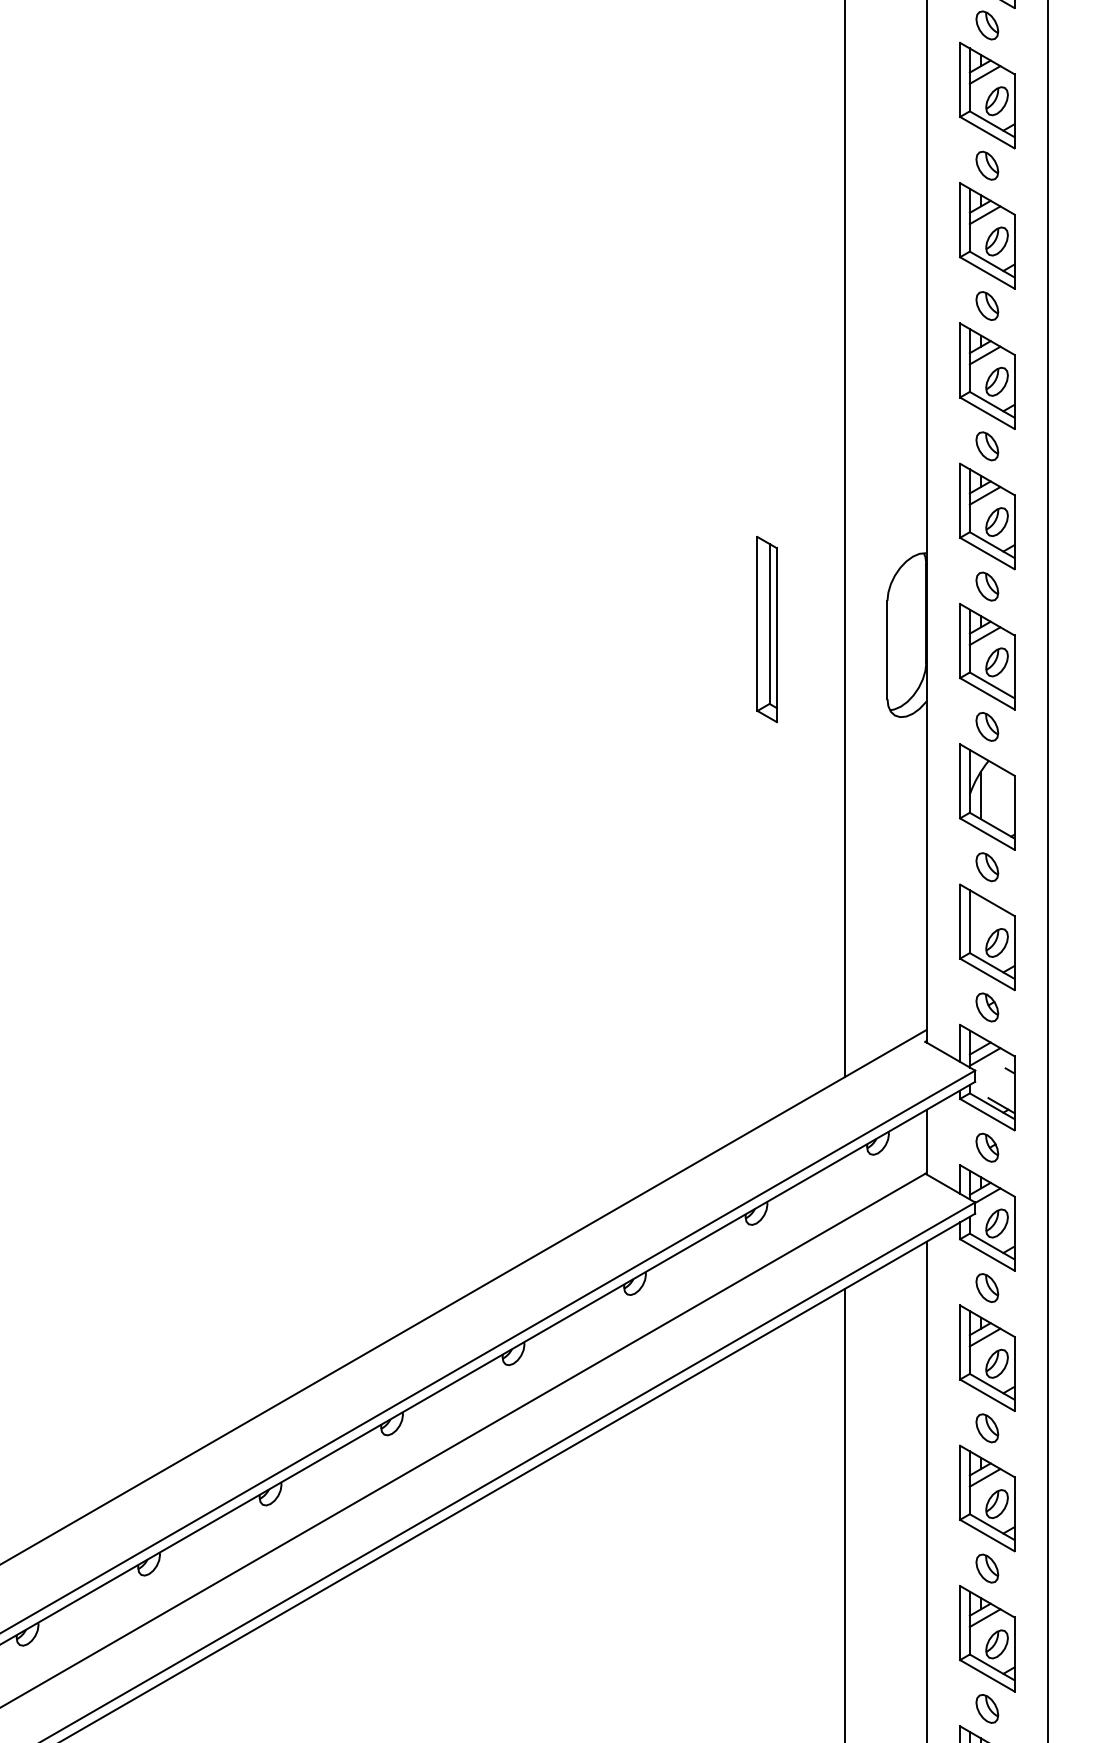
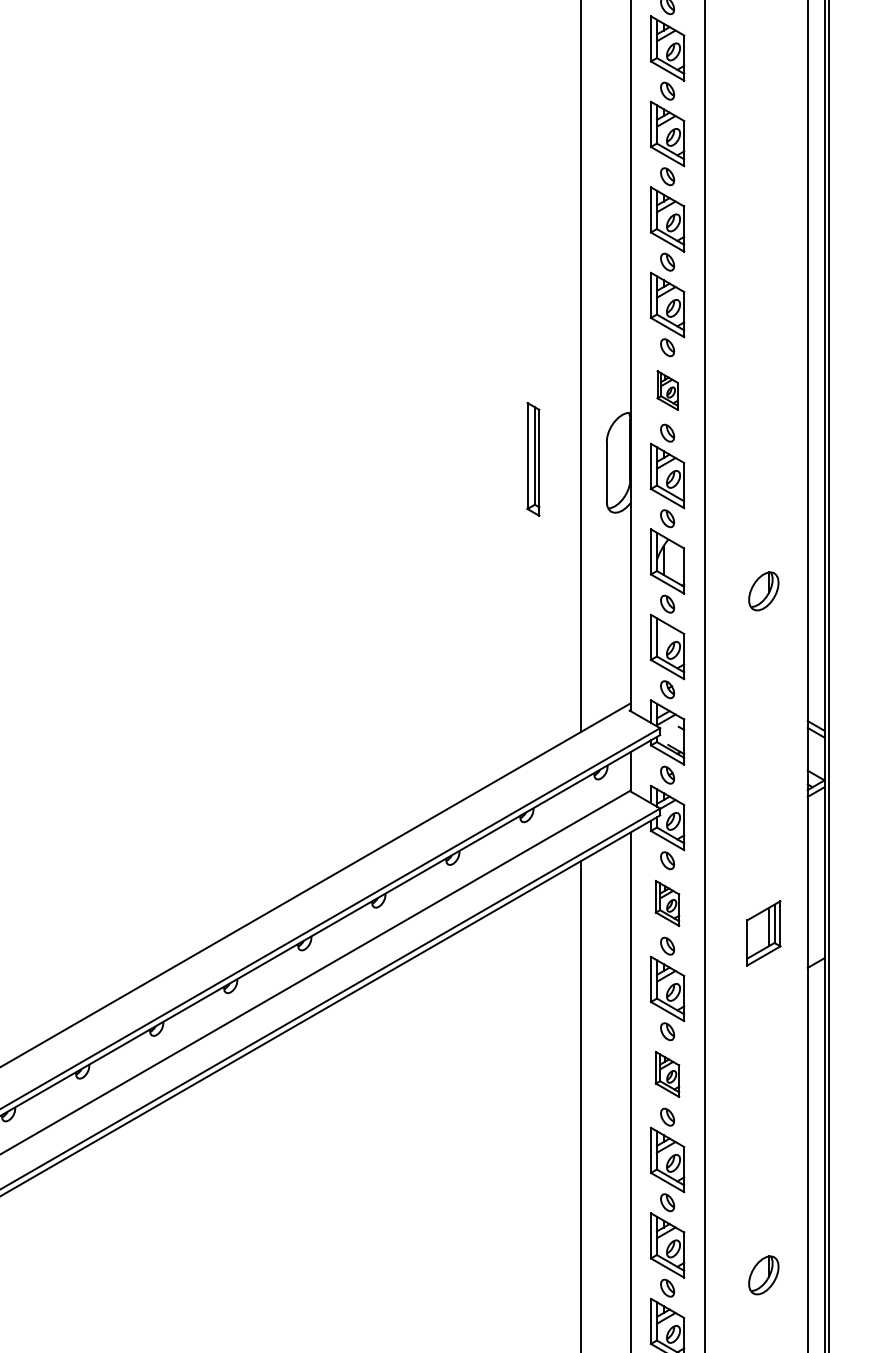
part: (987, 516) -> (667, 390), size x0.6
part: (987, 1358) -> (667, 903), size x0.7
part: (987, 1638) -> (667, 1074), size x0.7

